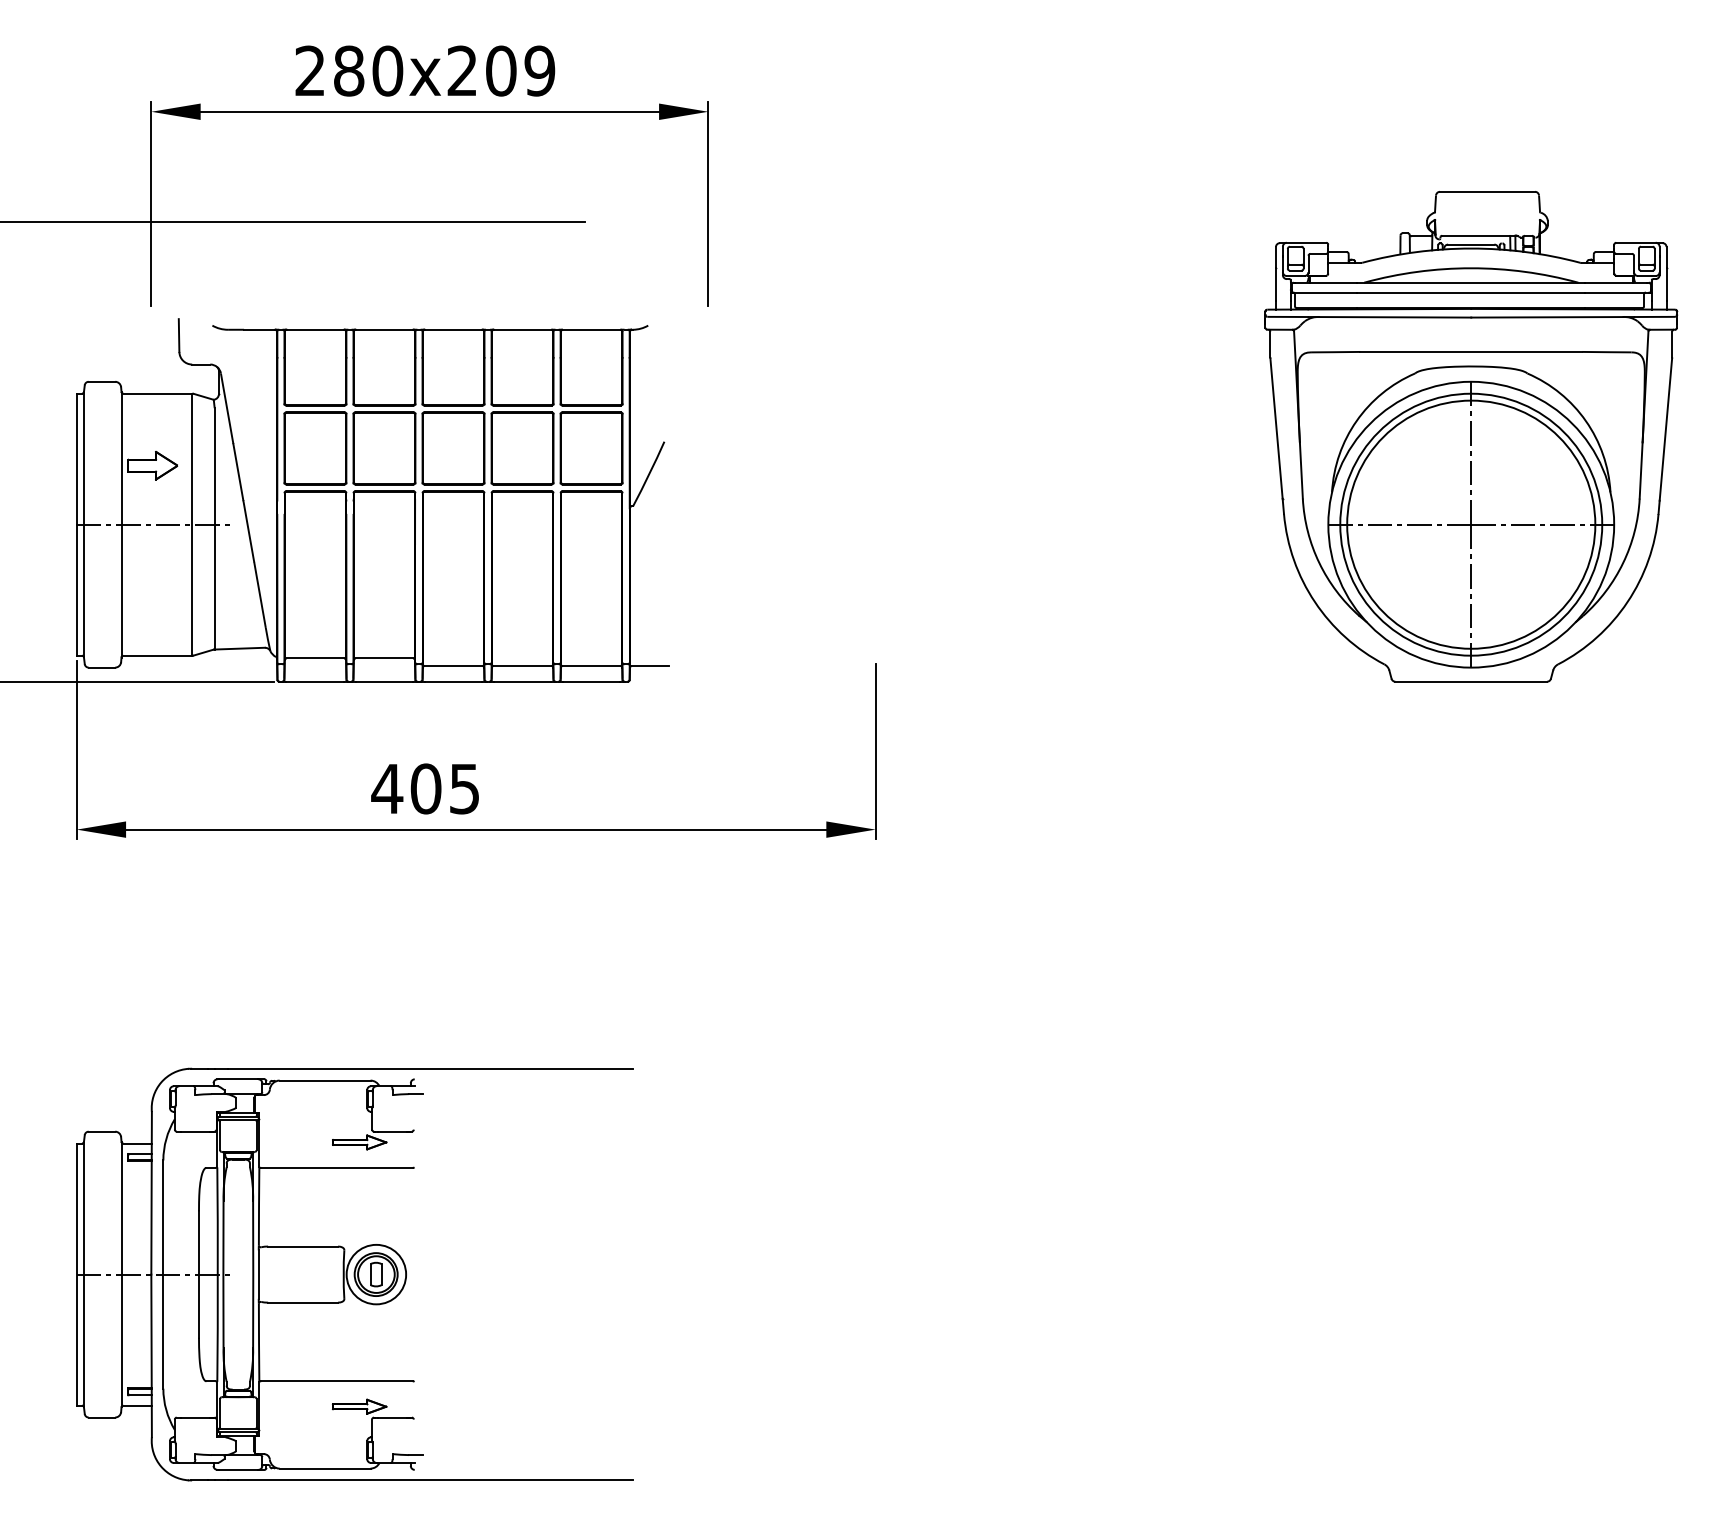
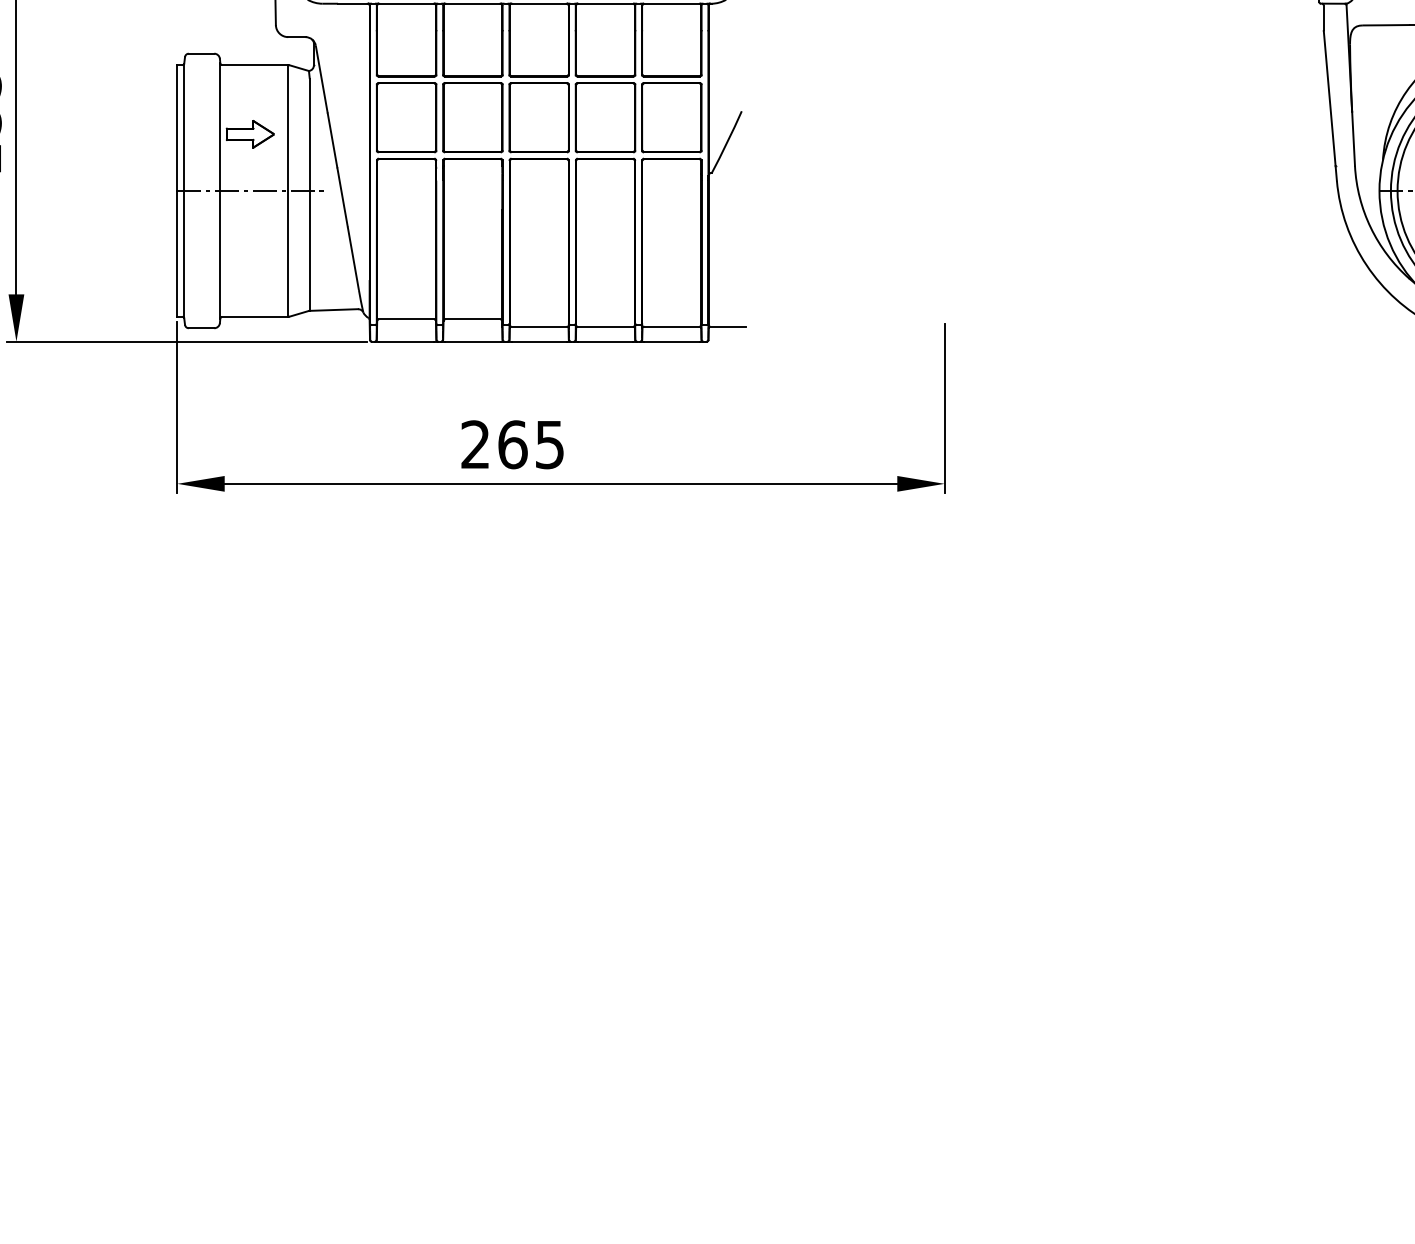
text: (406, 788) -> (494, 444), 405 -> 265
part: (354, 1274) -> (444, 911), removed

